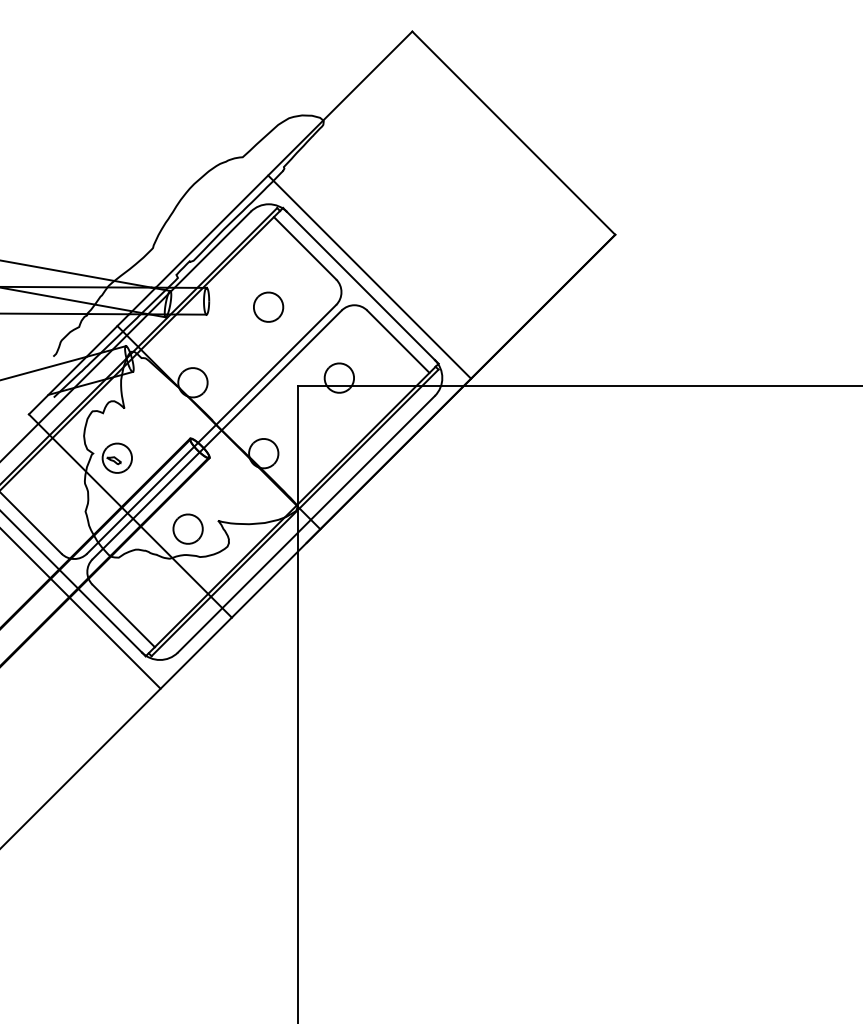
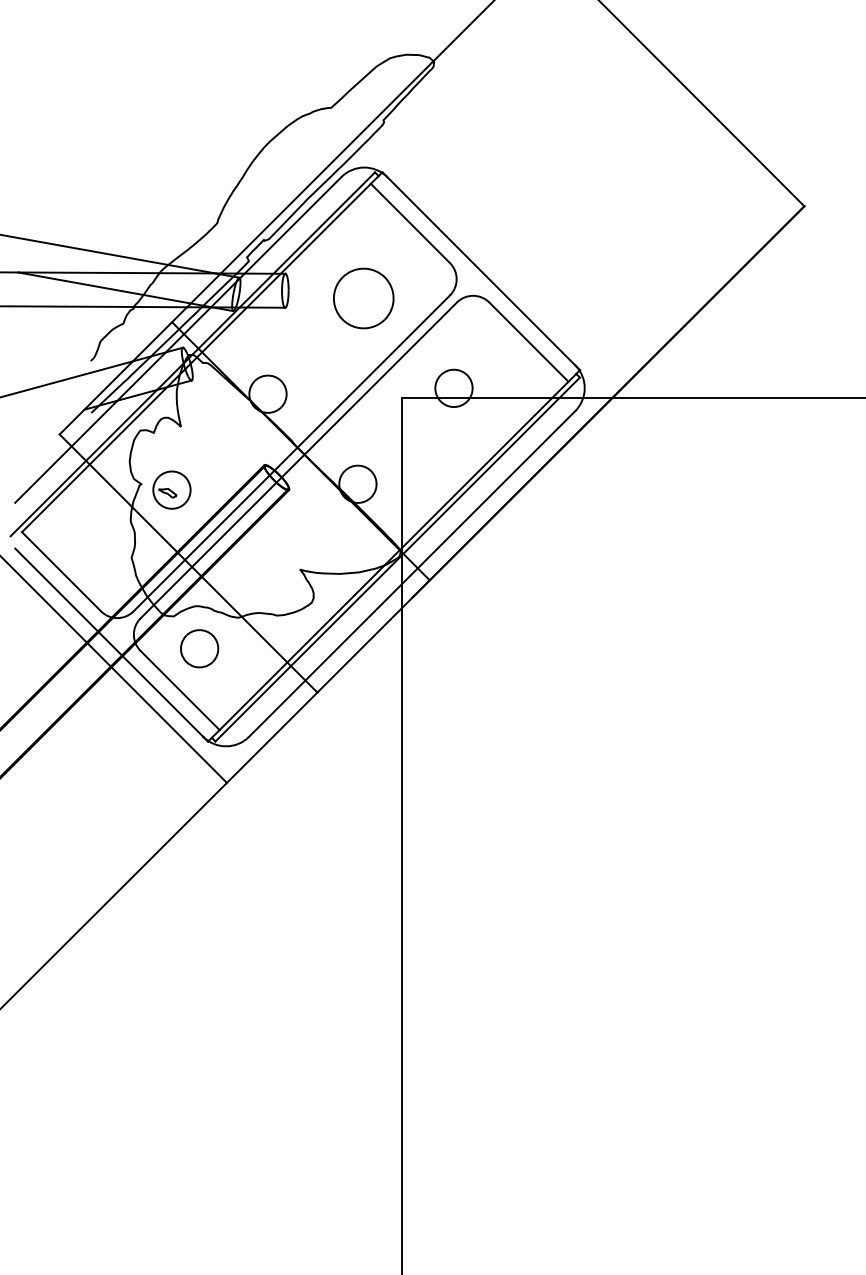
line: (369, 276) -> (492, 259), removed
part: (268, 306) -> (363, 297), size x1.6
part: (187, 528) -> (198, 647), moved

